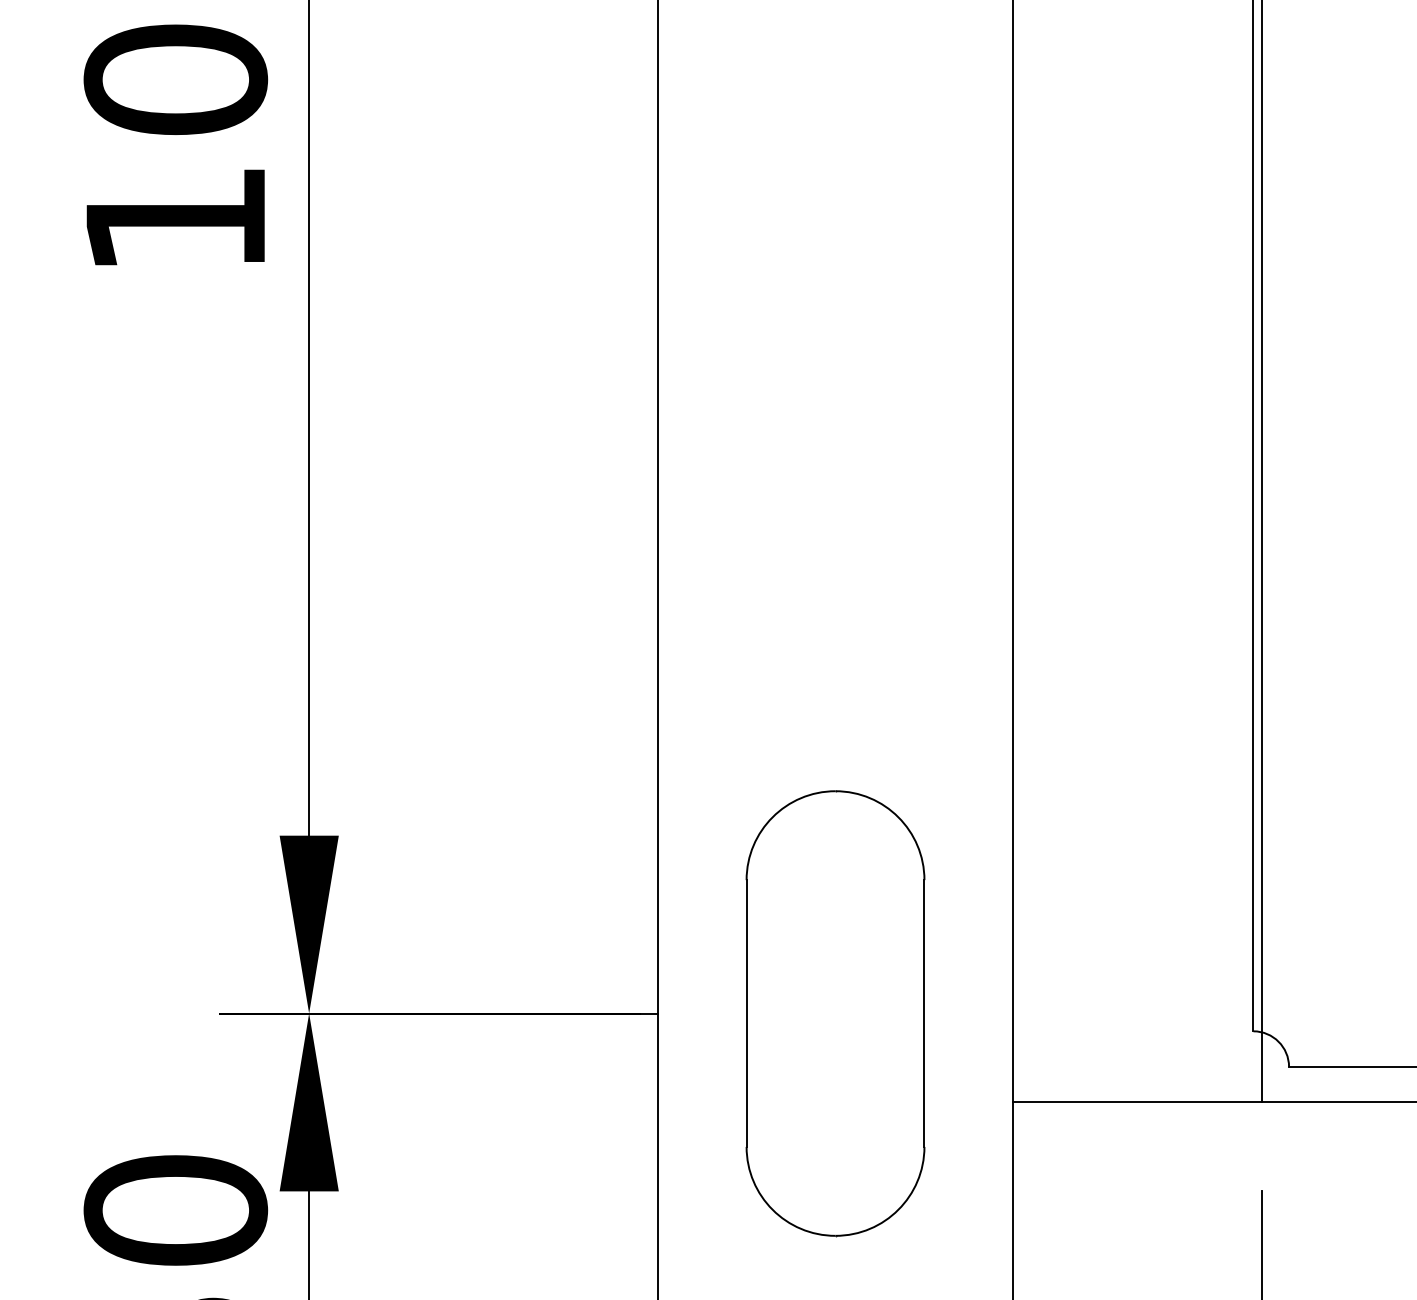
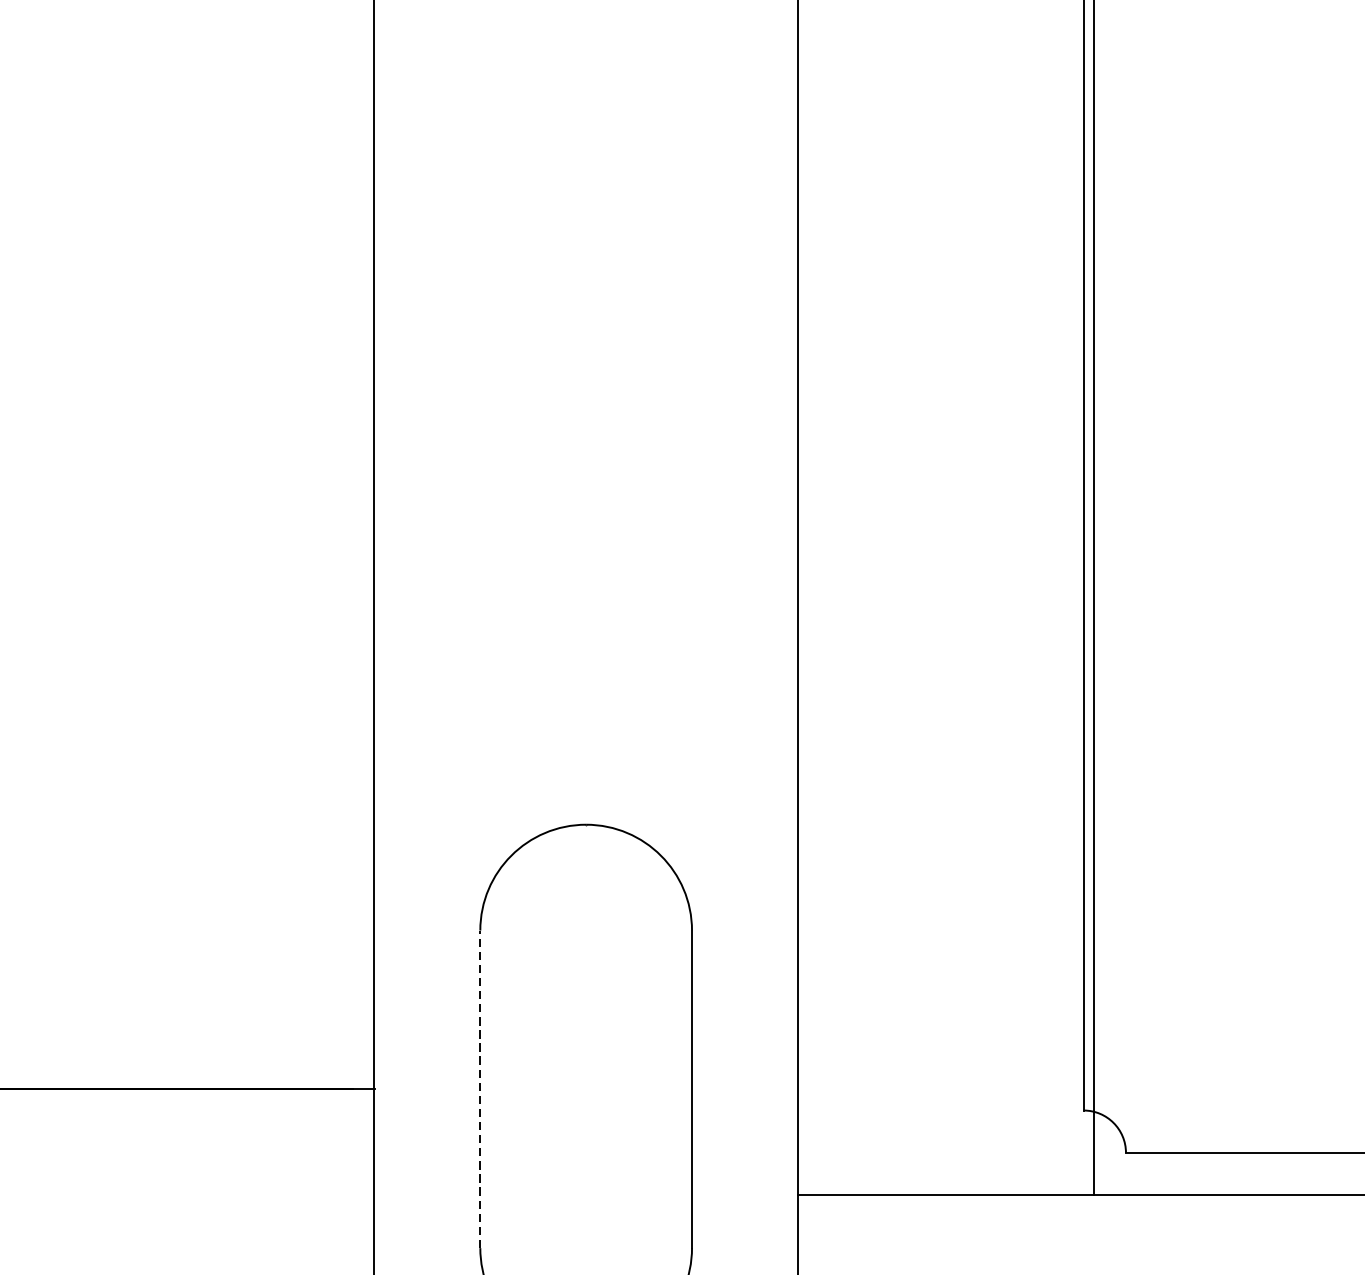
line: (746, 1013) -> (480, 1089), solid -> dashed

